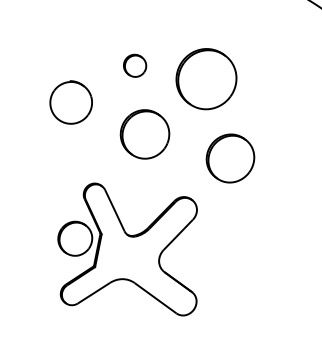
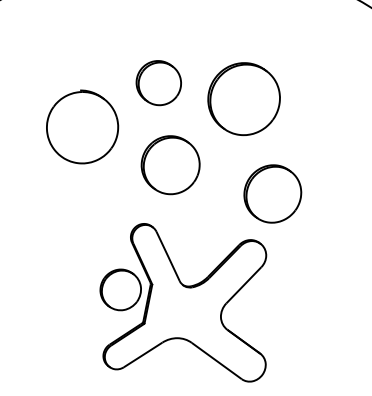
part: (134, 65) -> (158, 82), size x1.67
part: (70, 102) -> (81, 127), size x1.43
part: (127, 249) -> (183, 302), moved

